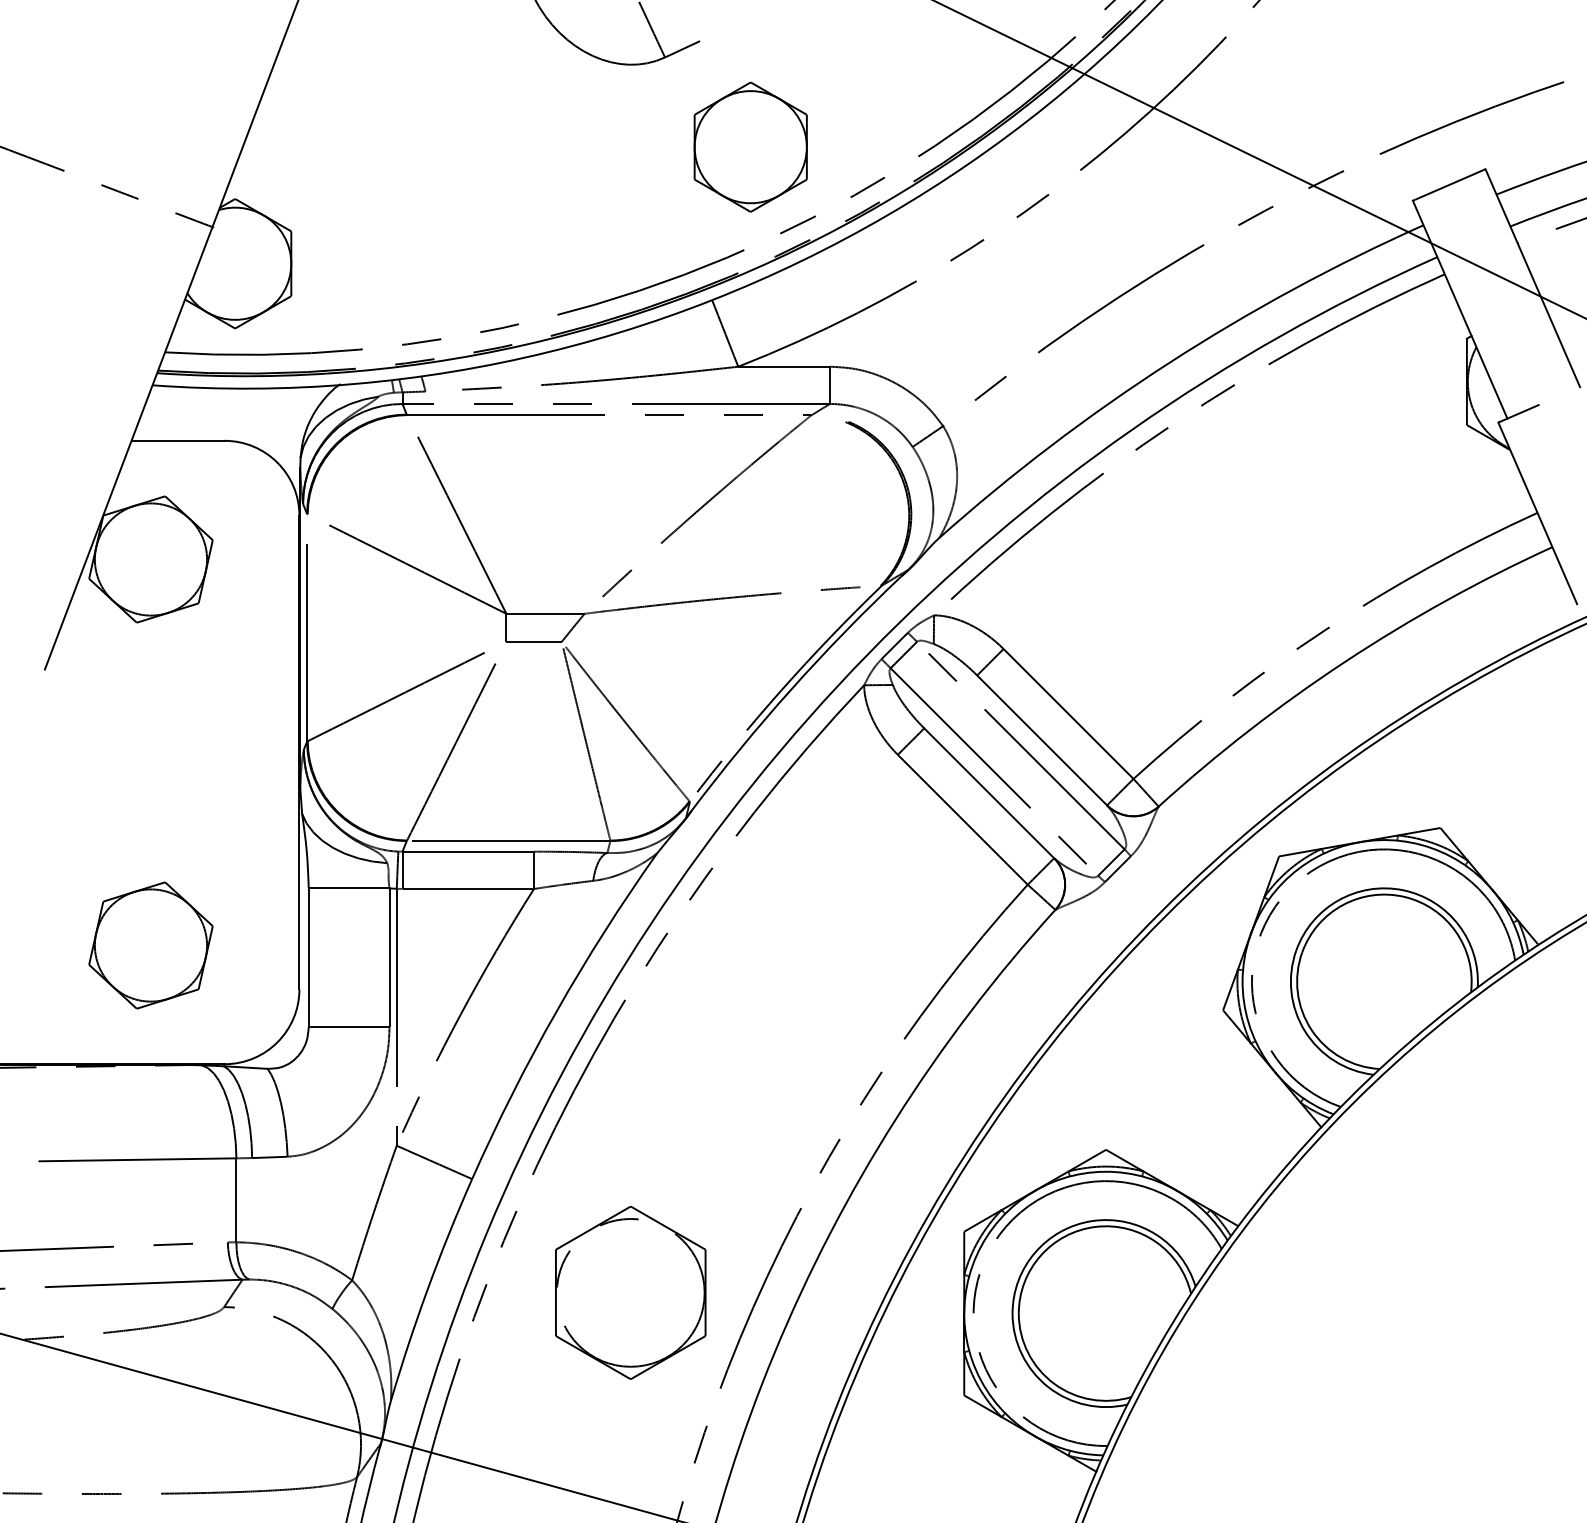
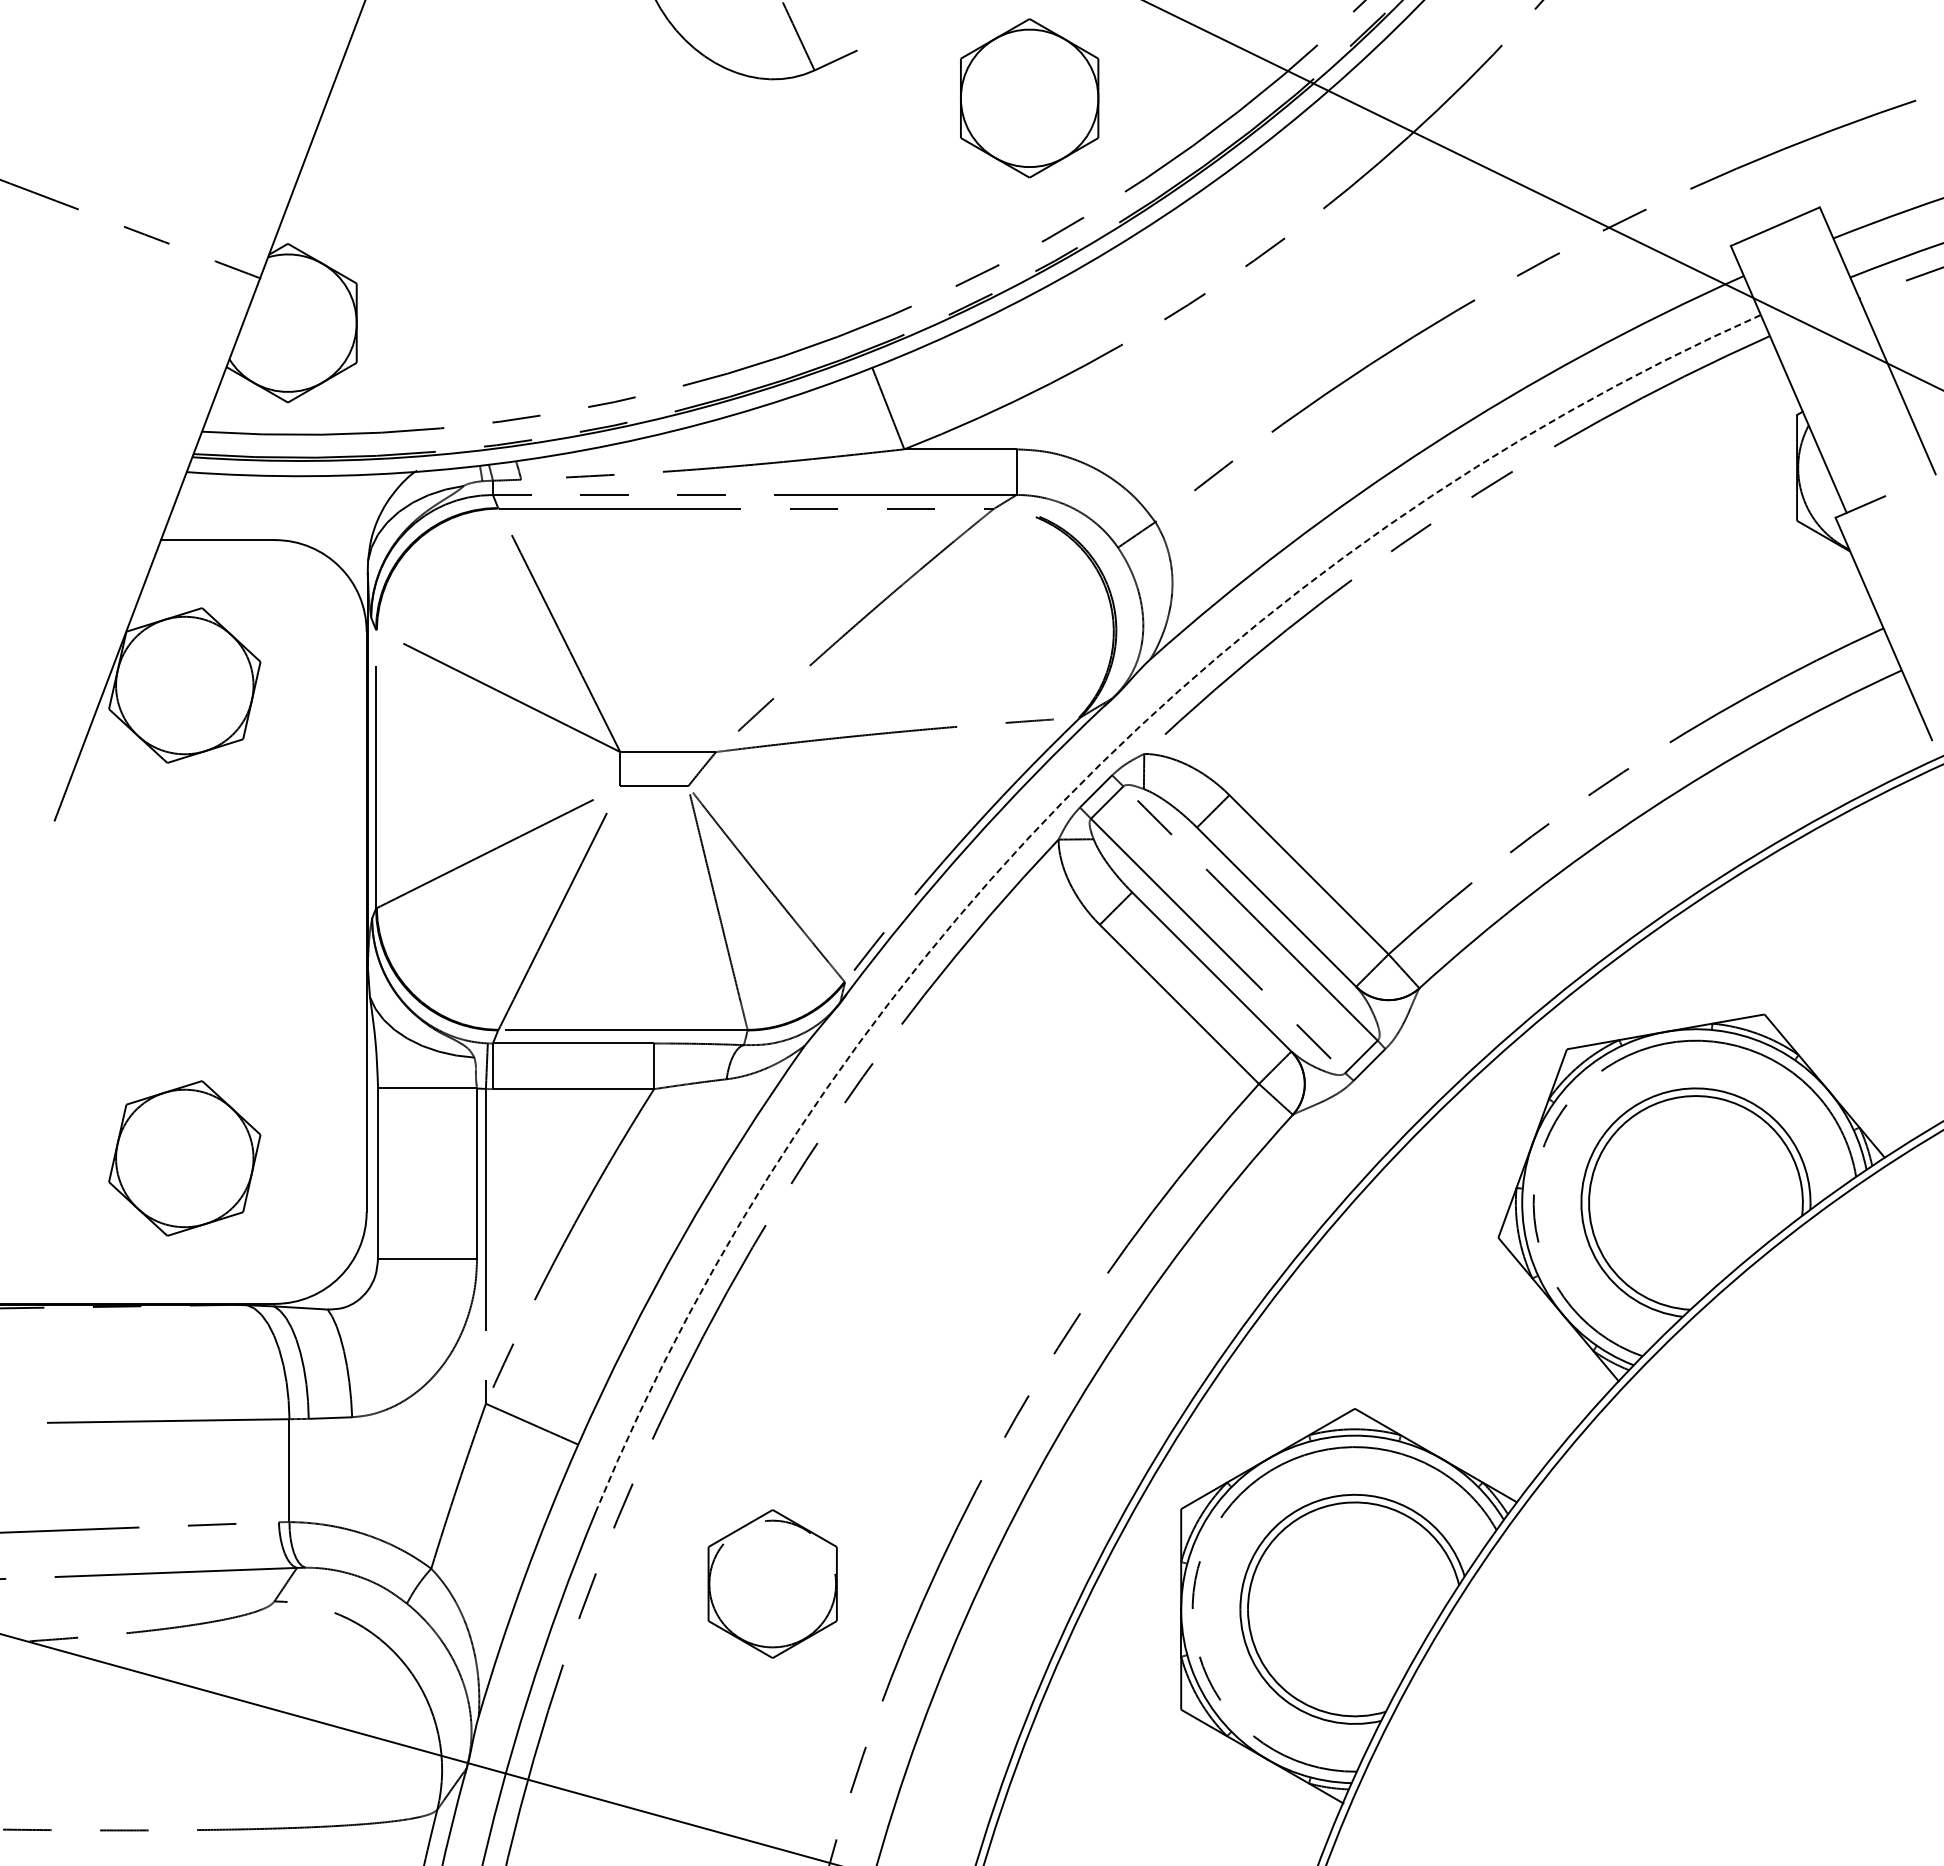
part: (750, 147) -> (1029, 98), moved
arc: (868, 654) -> (1063, 801), solid -> dashed
part: (630, 1292) -> (772, 1583), size x0.7

